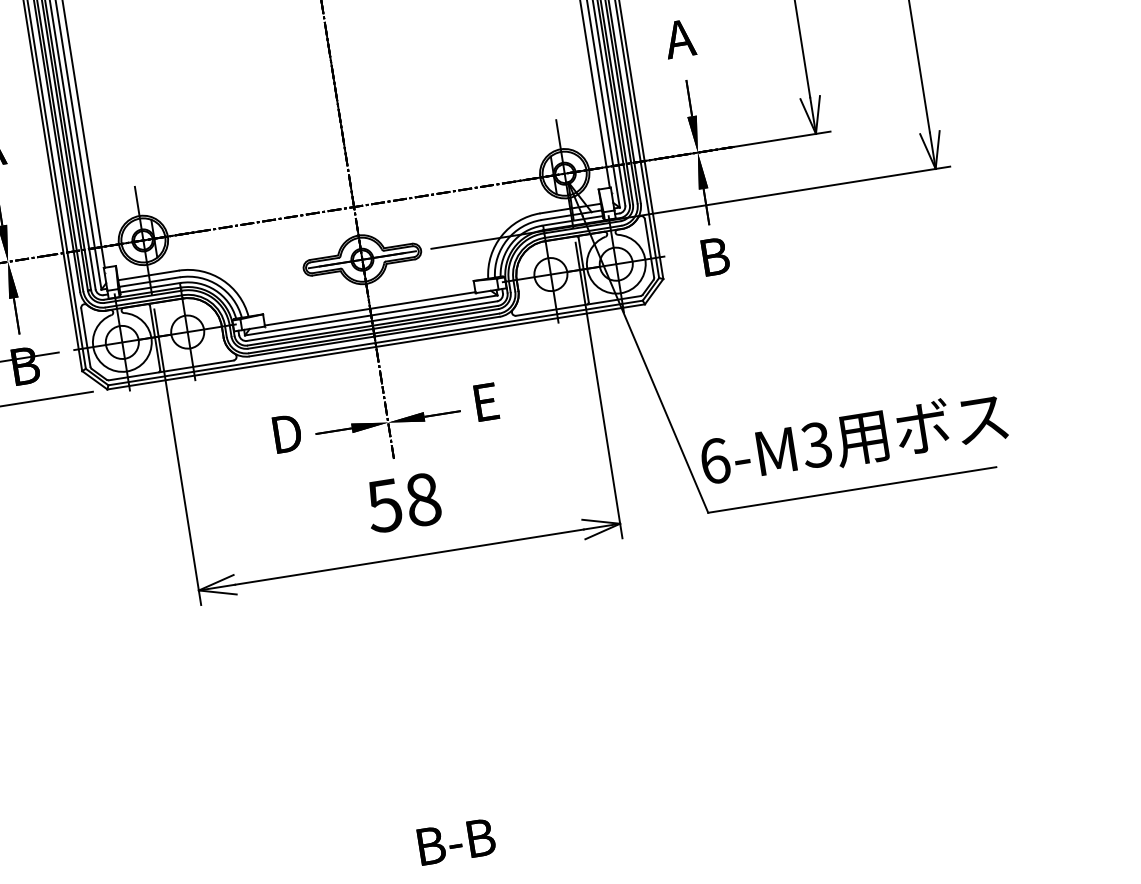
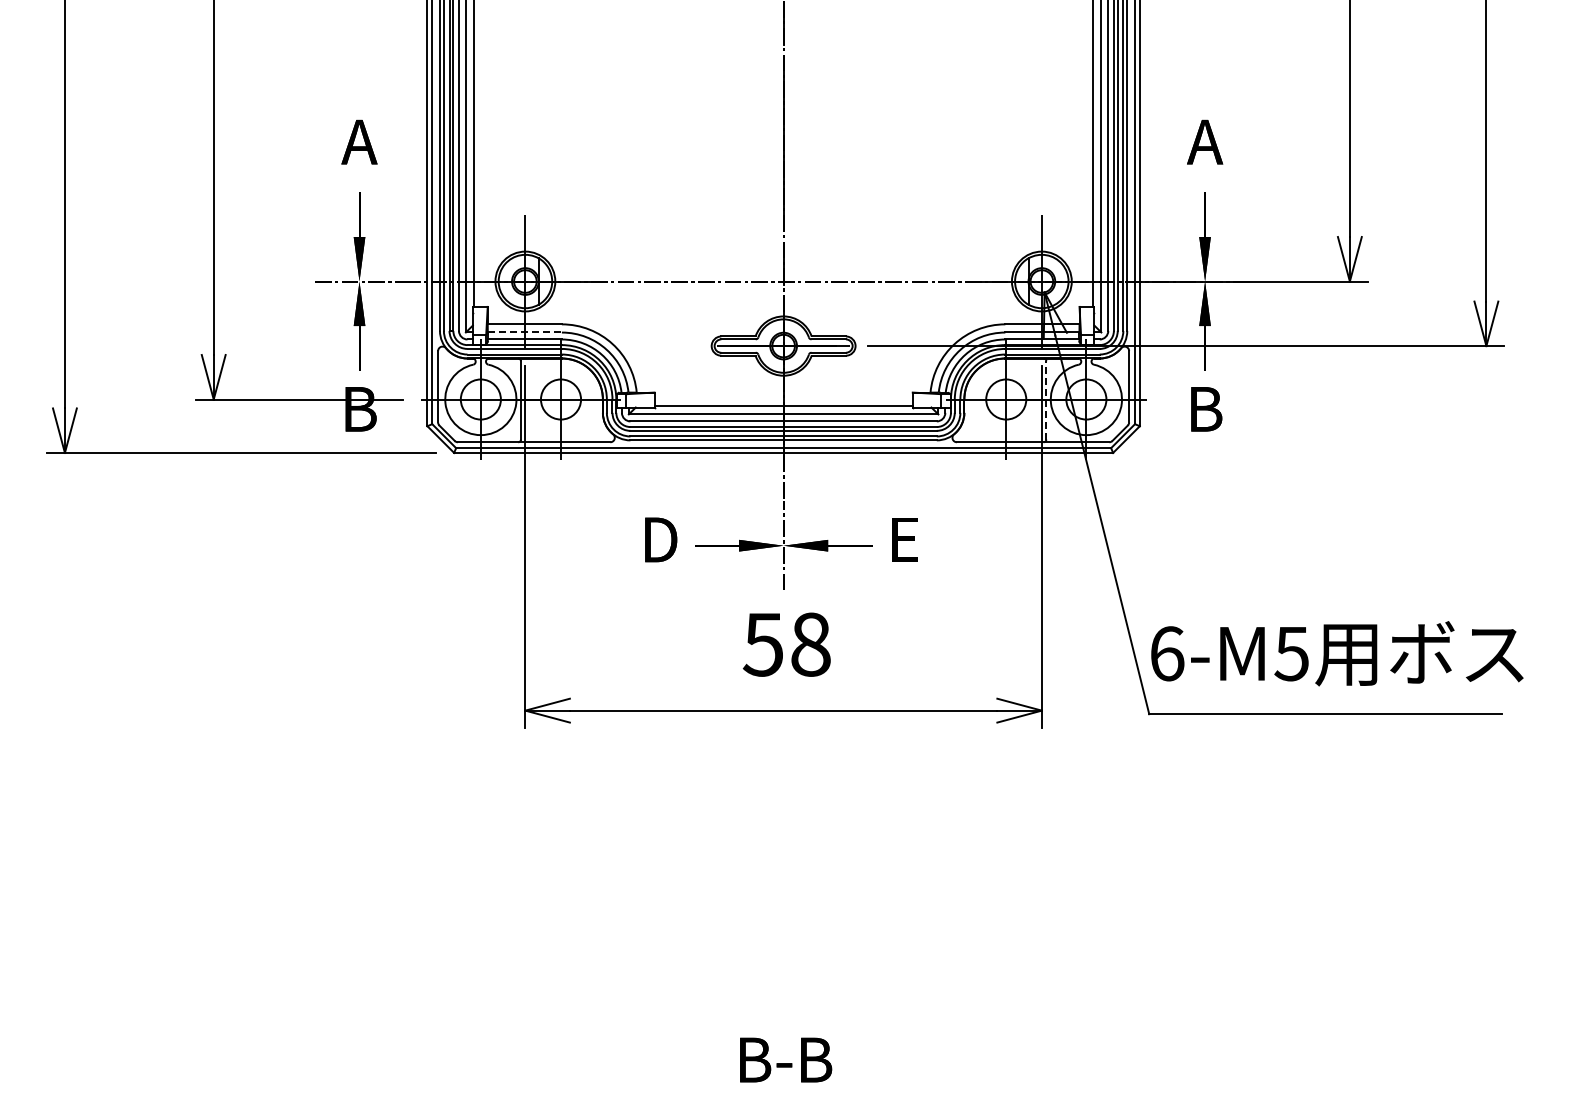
line: (583, 269) -> (1046, 399), solid -> dashed
line: (150, 282) -> (525, 332), solid -> dashed
text: (816, 444) -> (1291, 653), 6-M3 -> 6-M5

